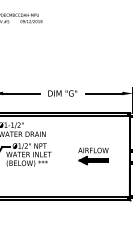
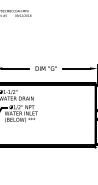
part: (93, 155) -> (68, 114), removed

